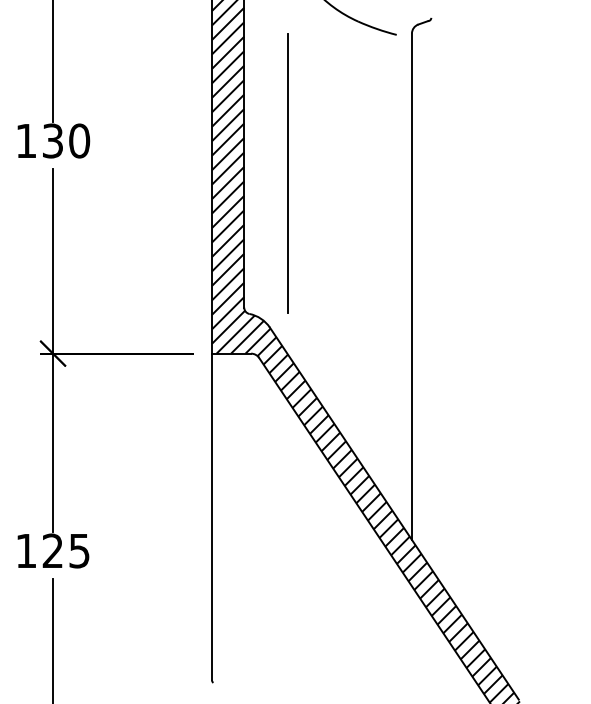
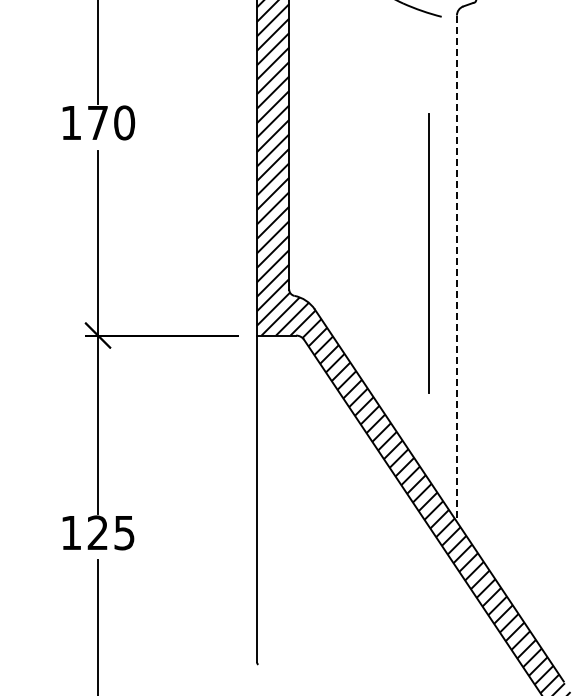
text: (52, 140) -> (97, 122), 130 -> 170
line: (287, 173) -> (428, 253), moved
line: (411, 287) -> (456, 269), solid -> dashed

